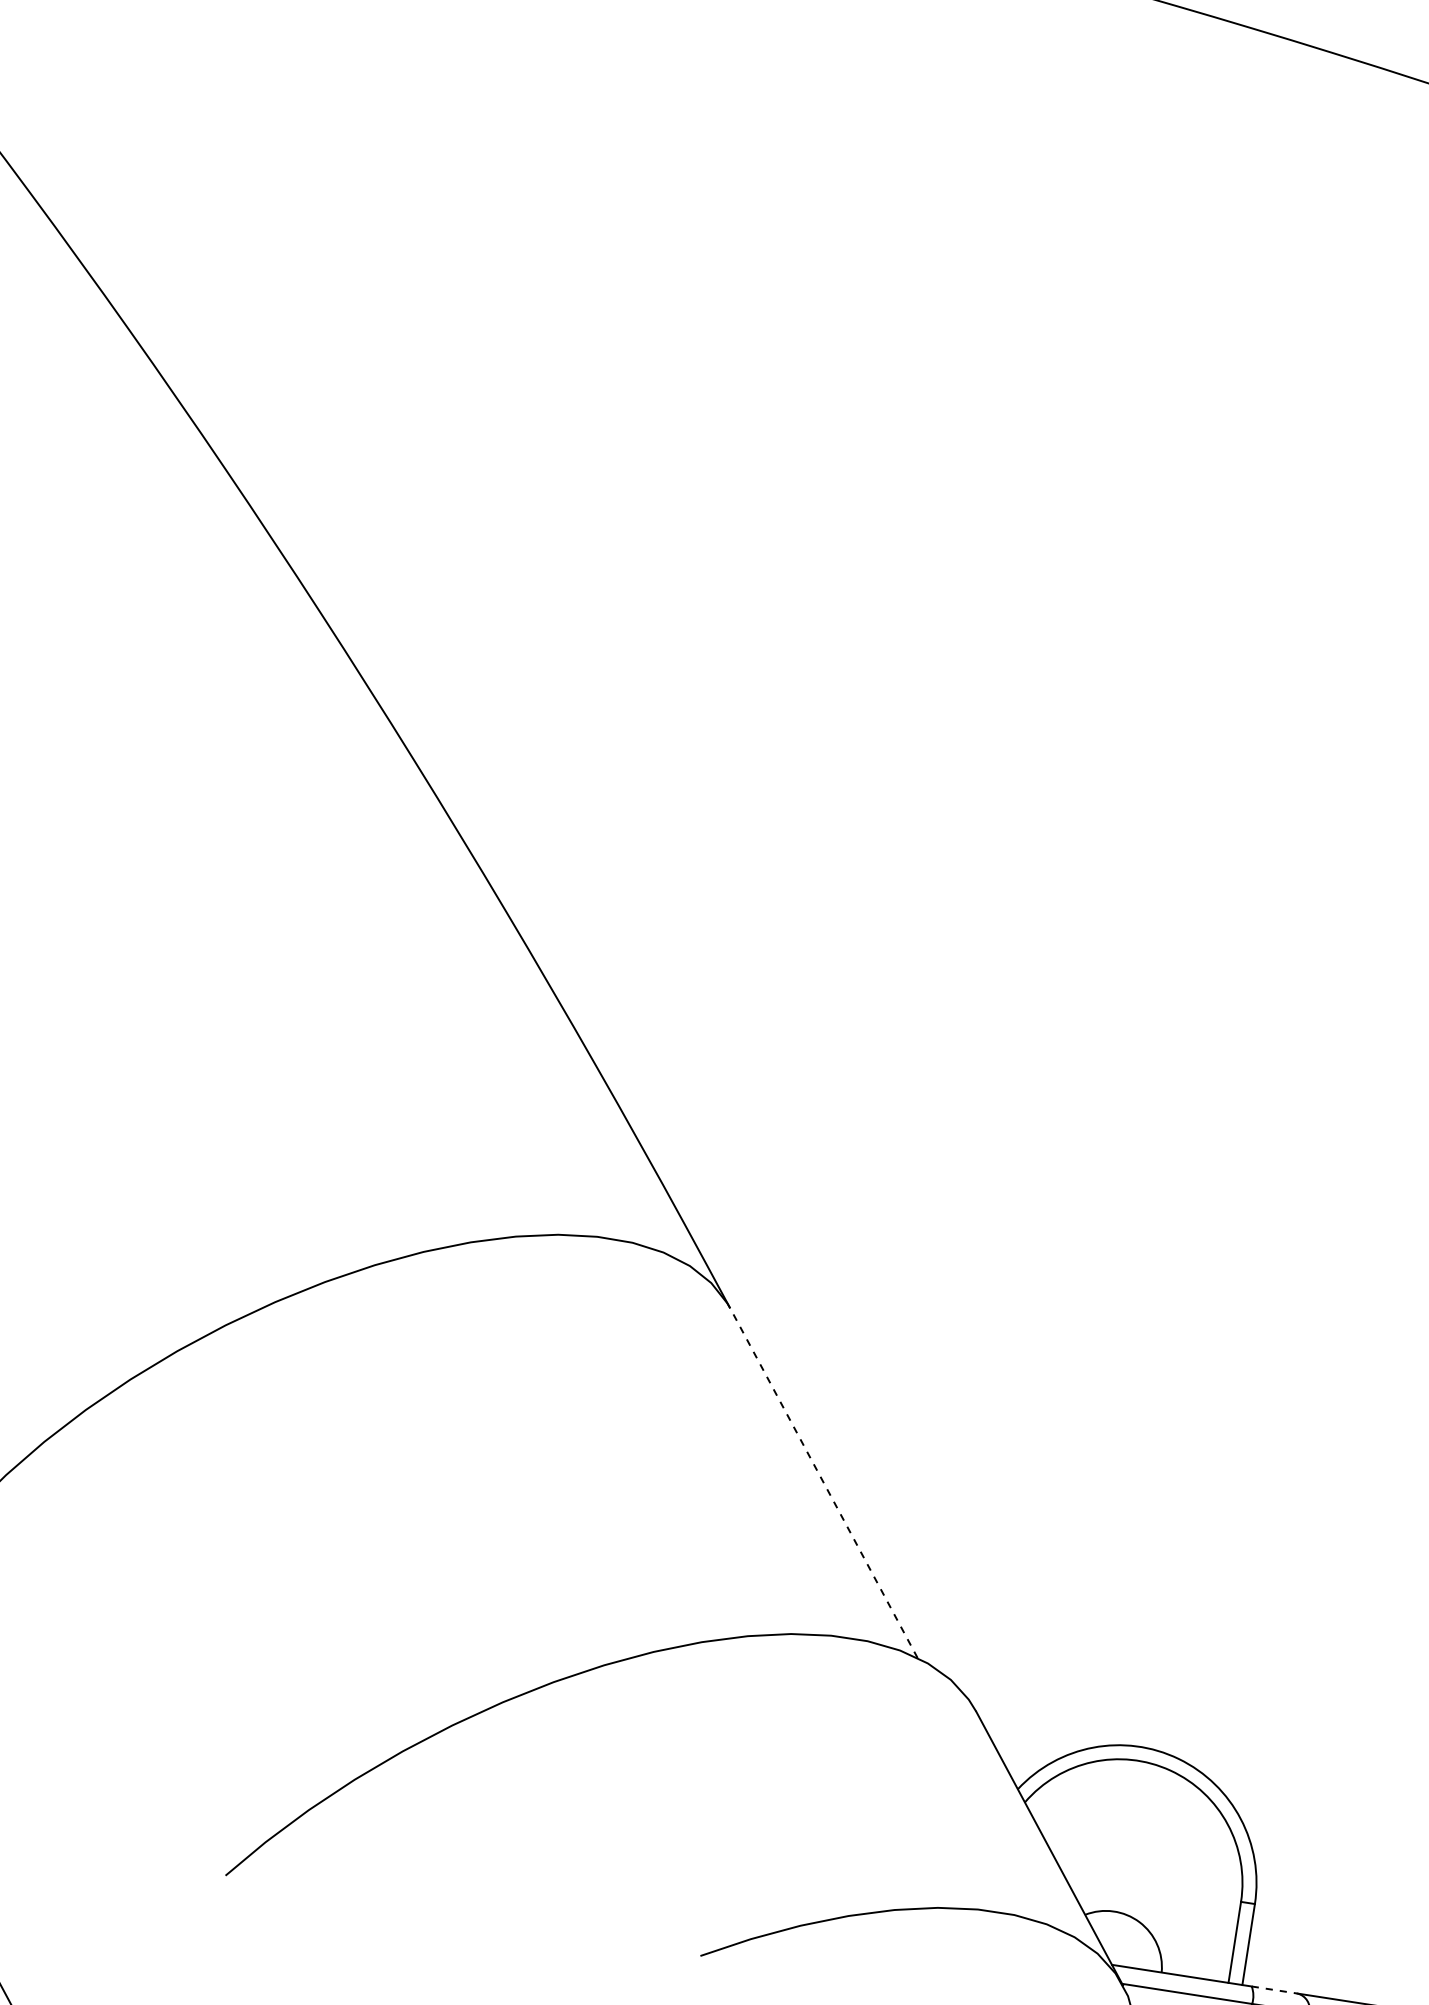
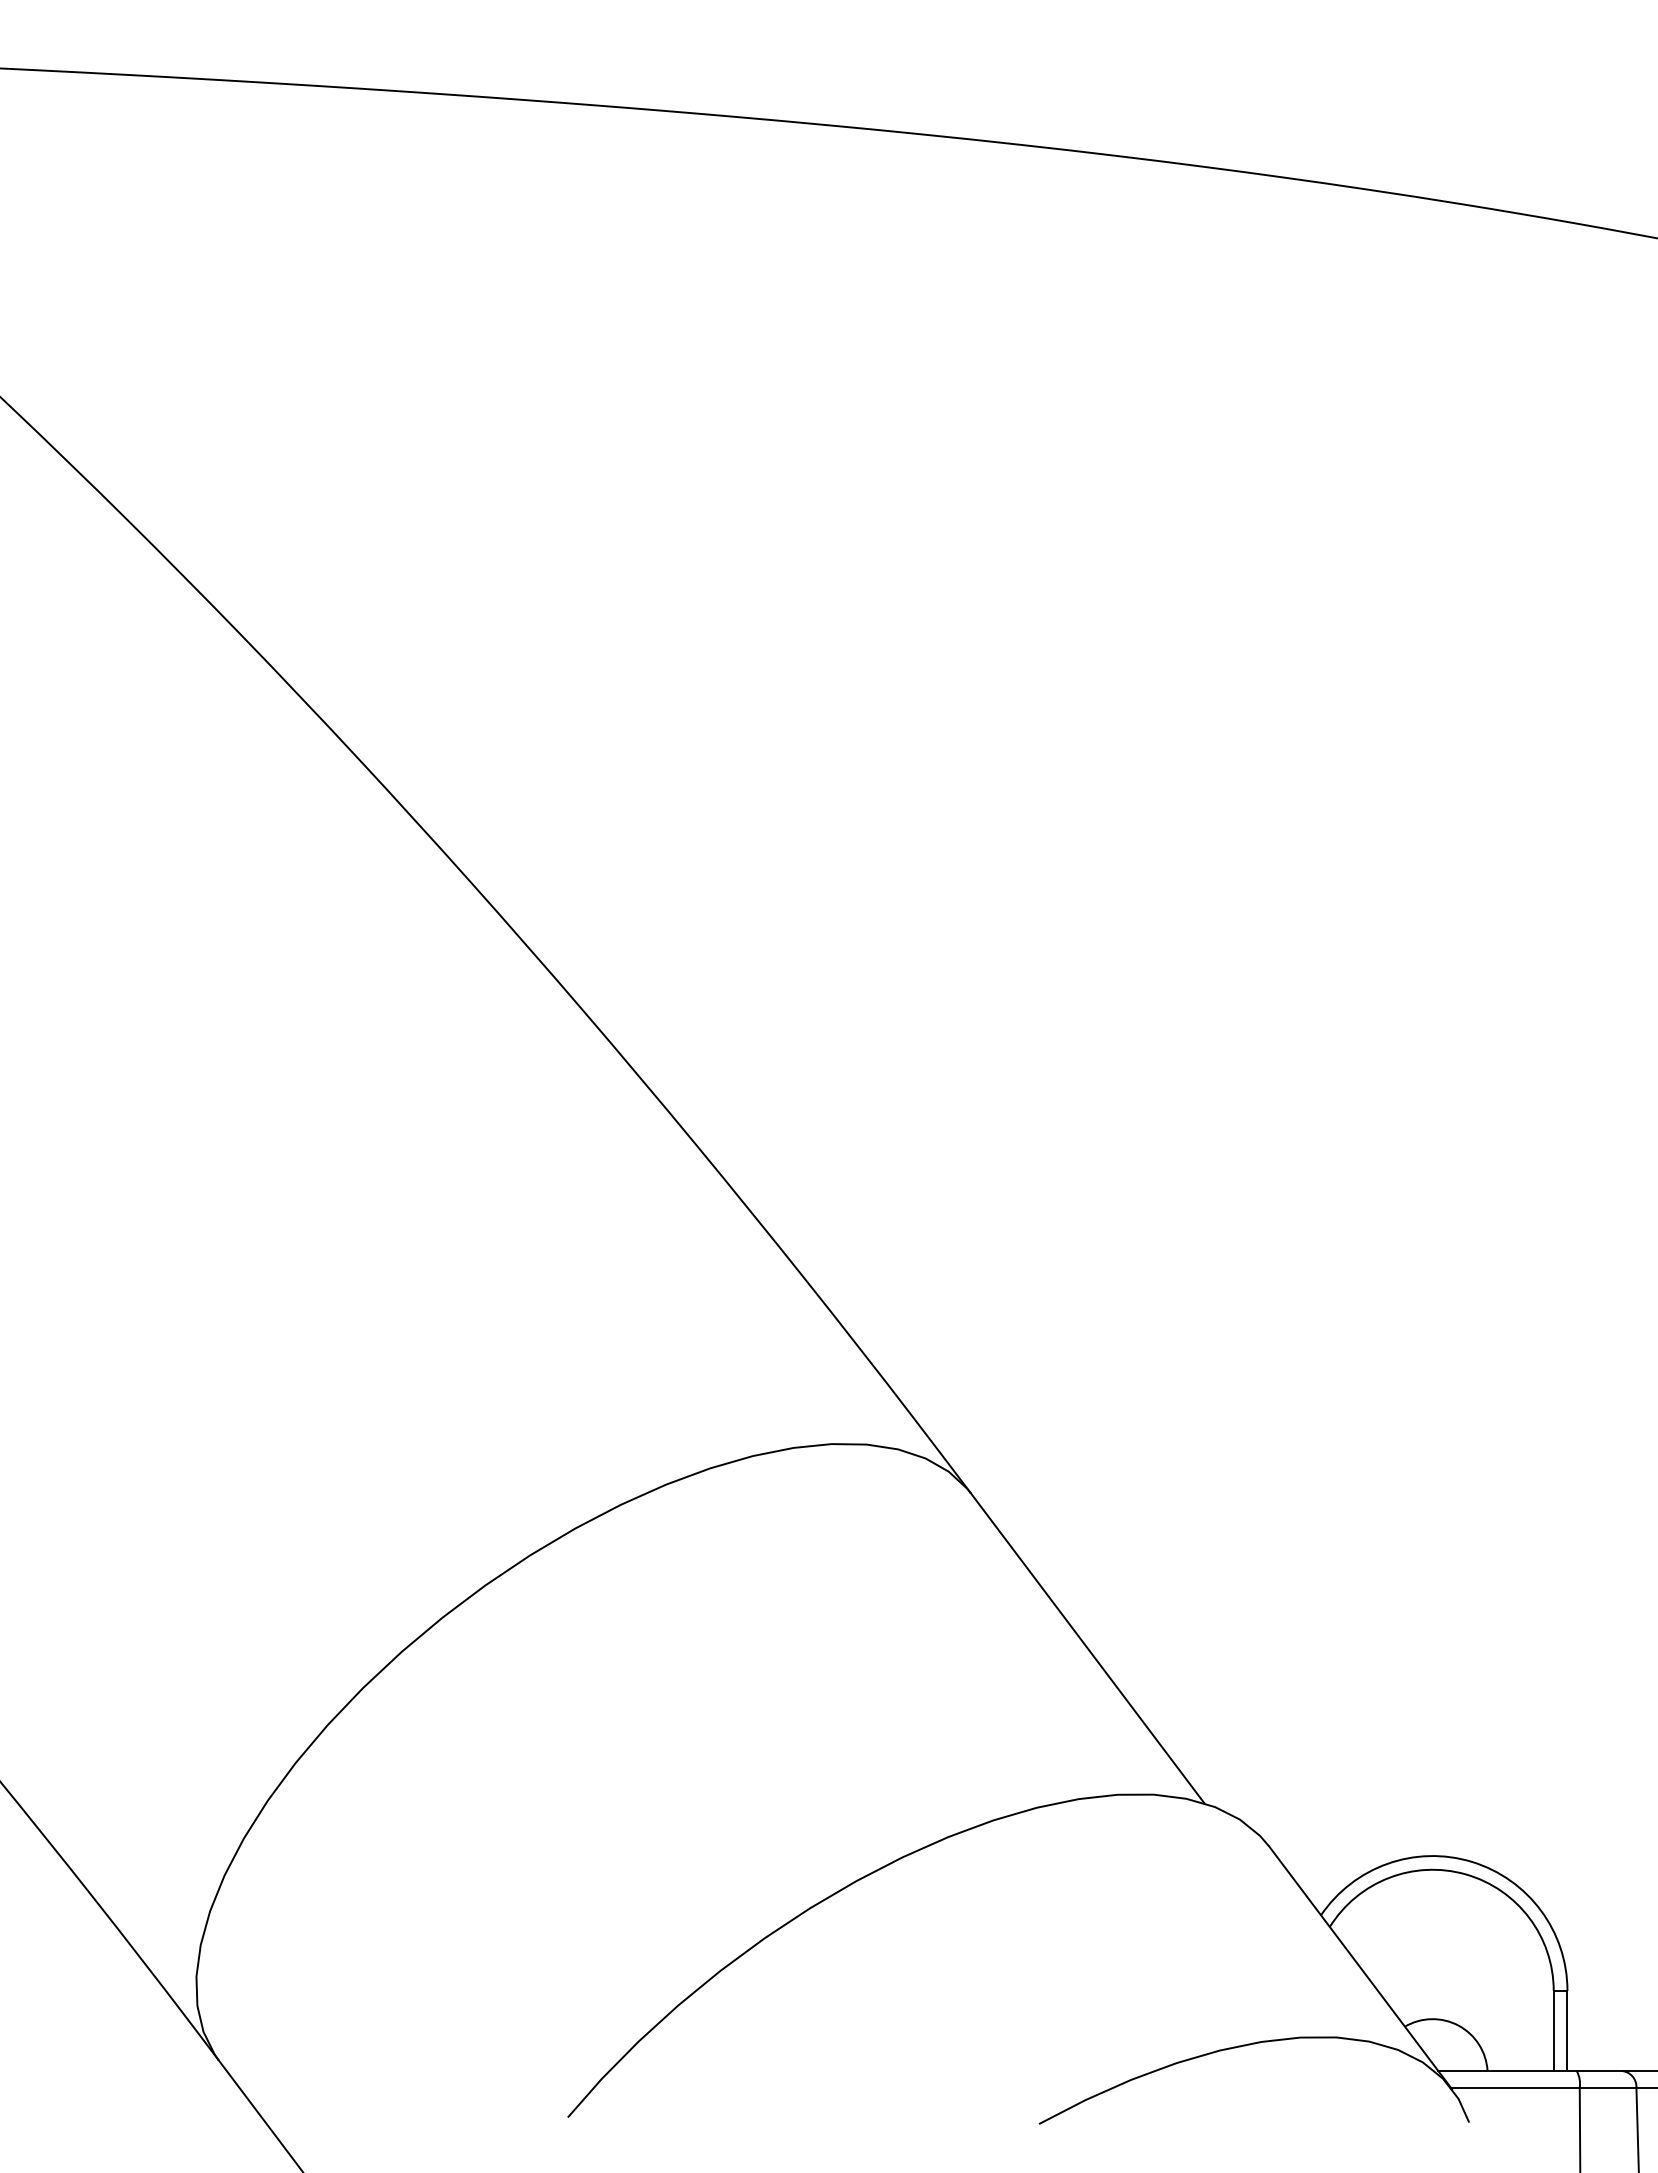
line: (823, 1483) -> (1087, 1648), dashed -> solid
line: (1274, 1990) -> (1599, 2071), dashed -> solid

